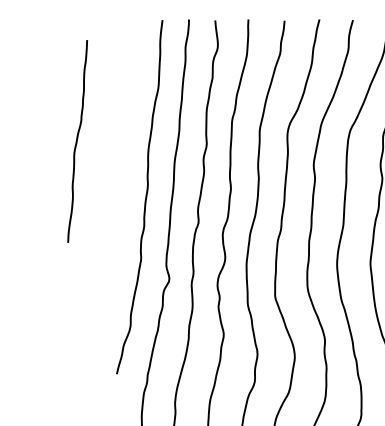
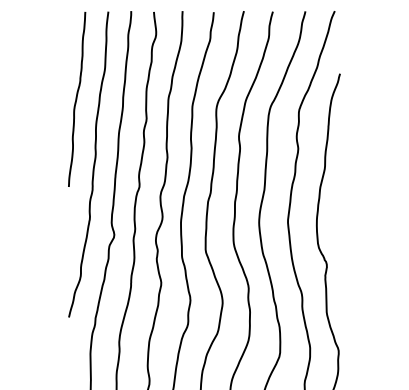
curve: (78, 141) -> (77, 99), moved

